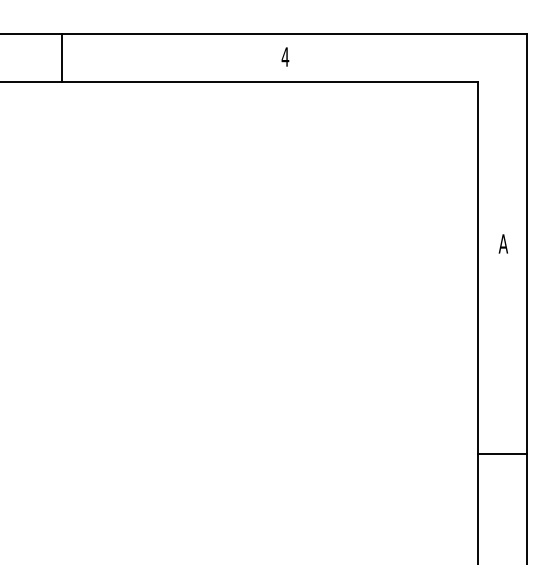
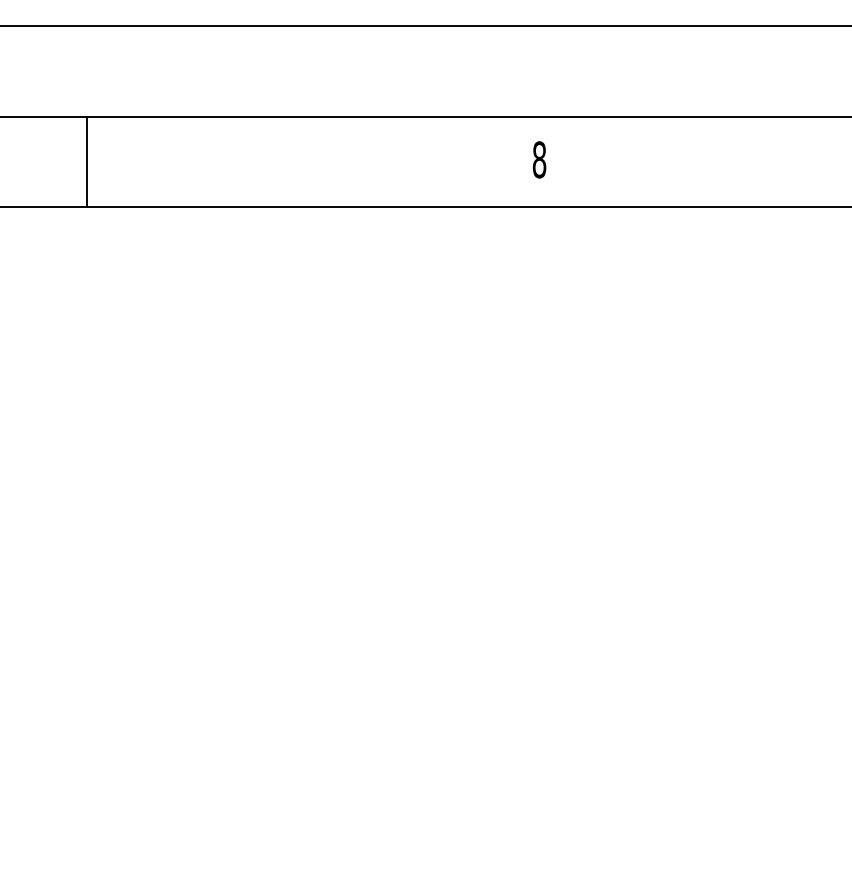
text: (285, 56) -> (539, 158), 4 -> 8
line: (61, 58) -> (86, 162), moved

